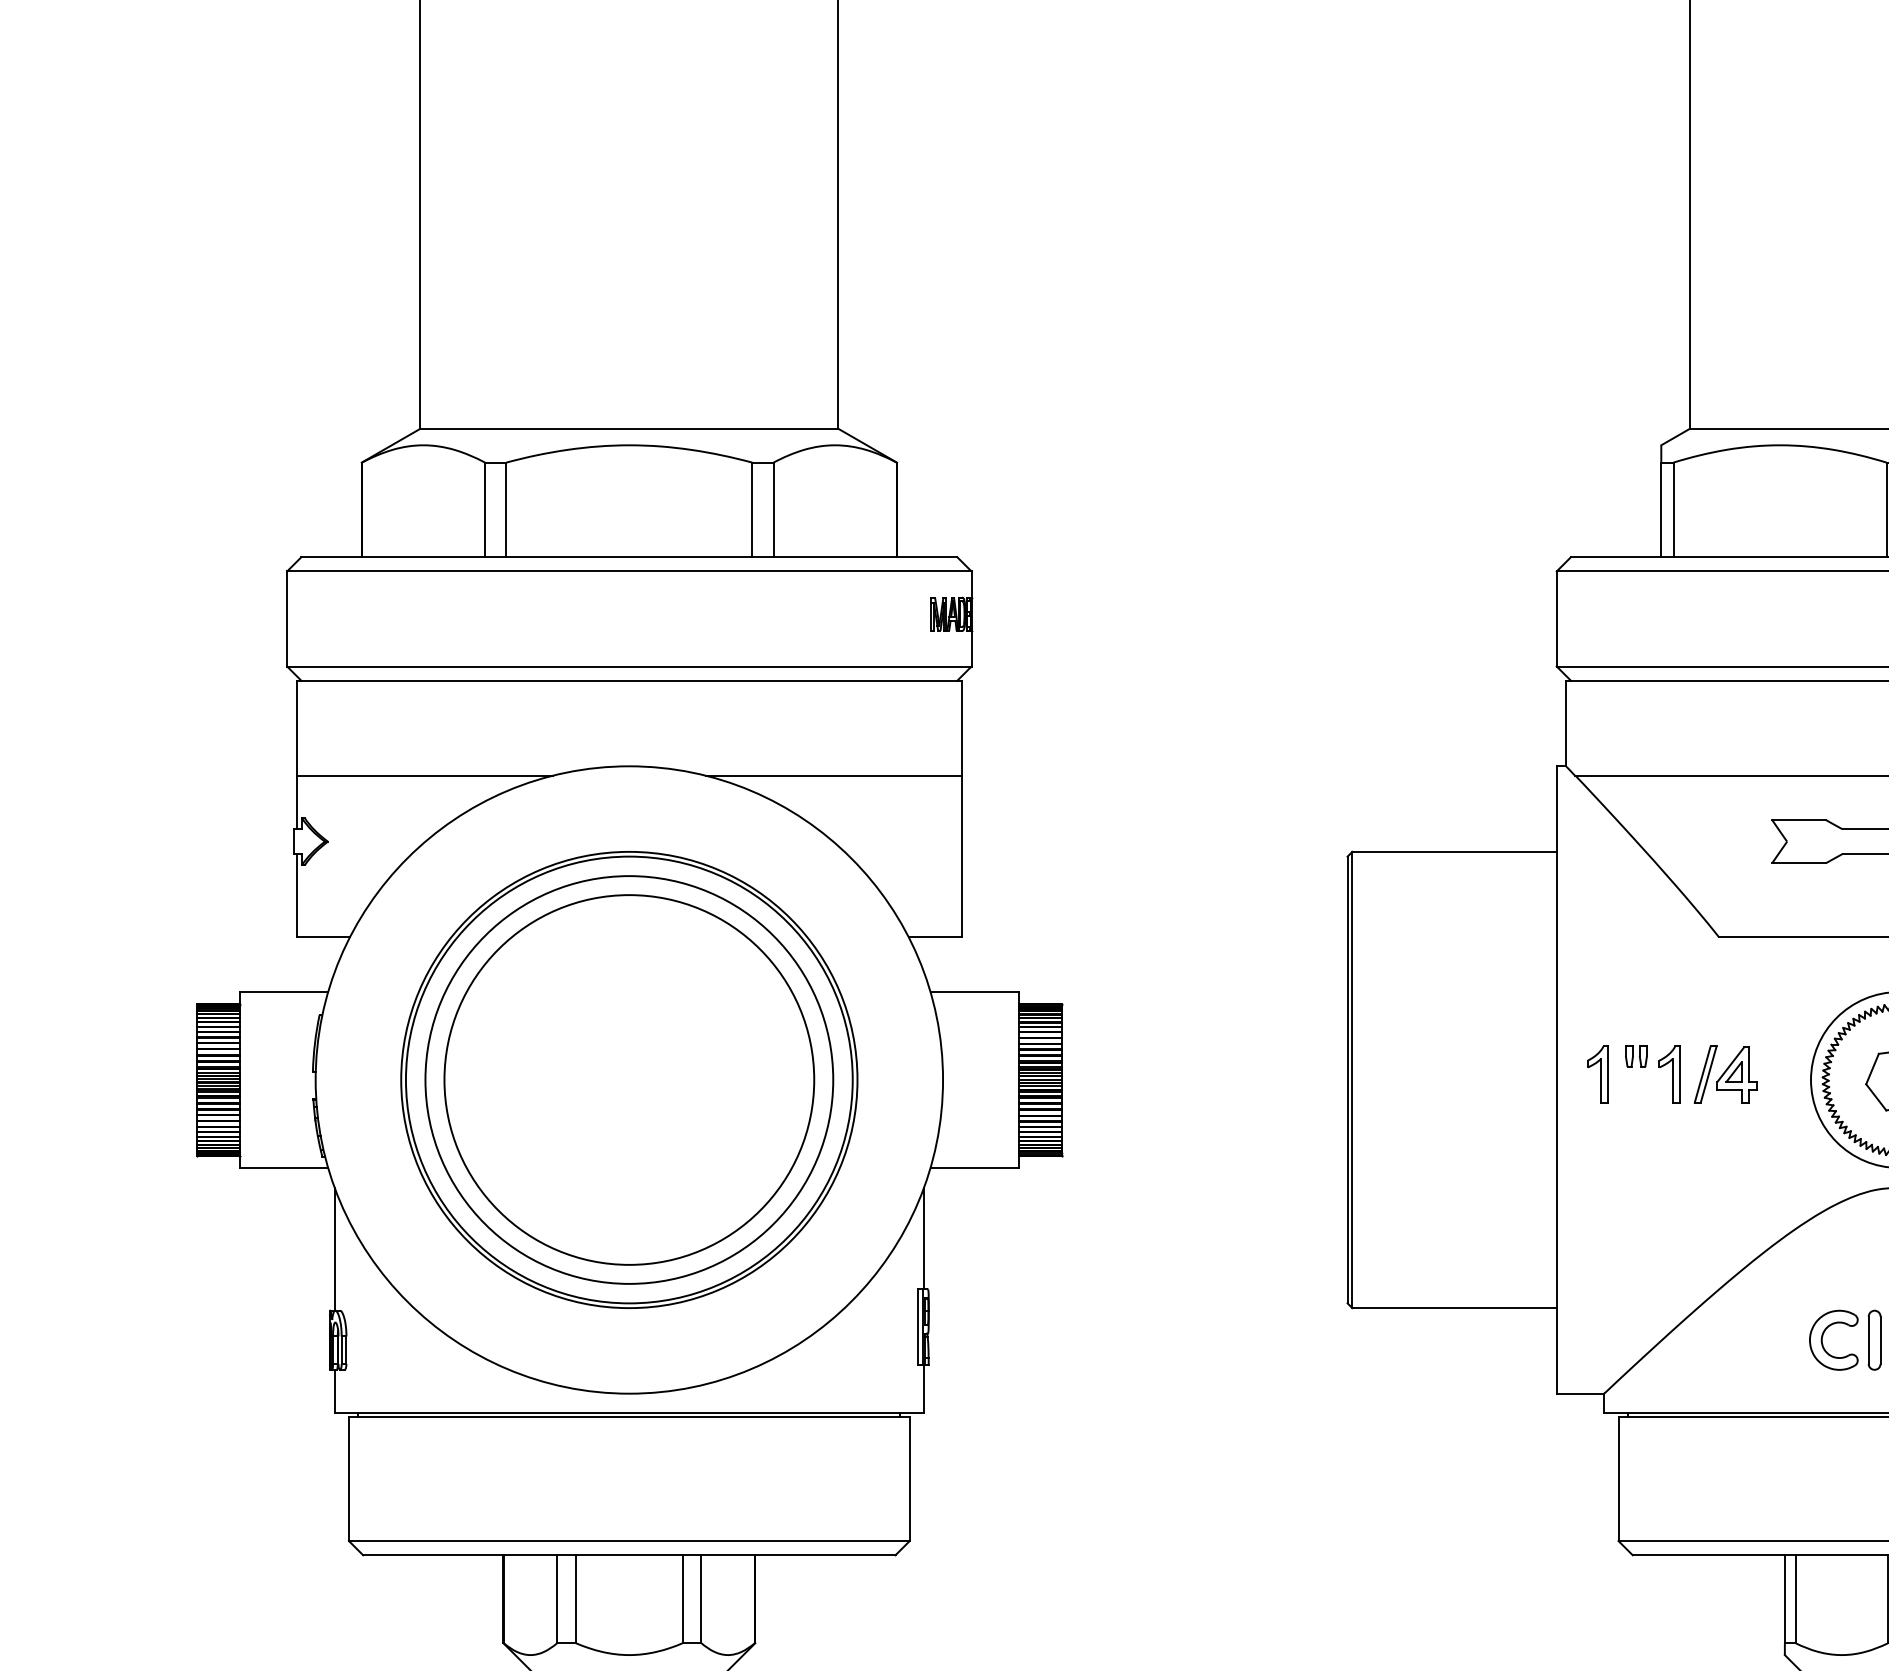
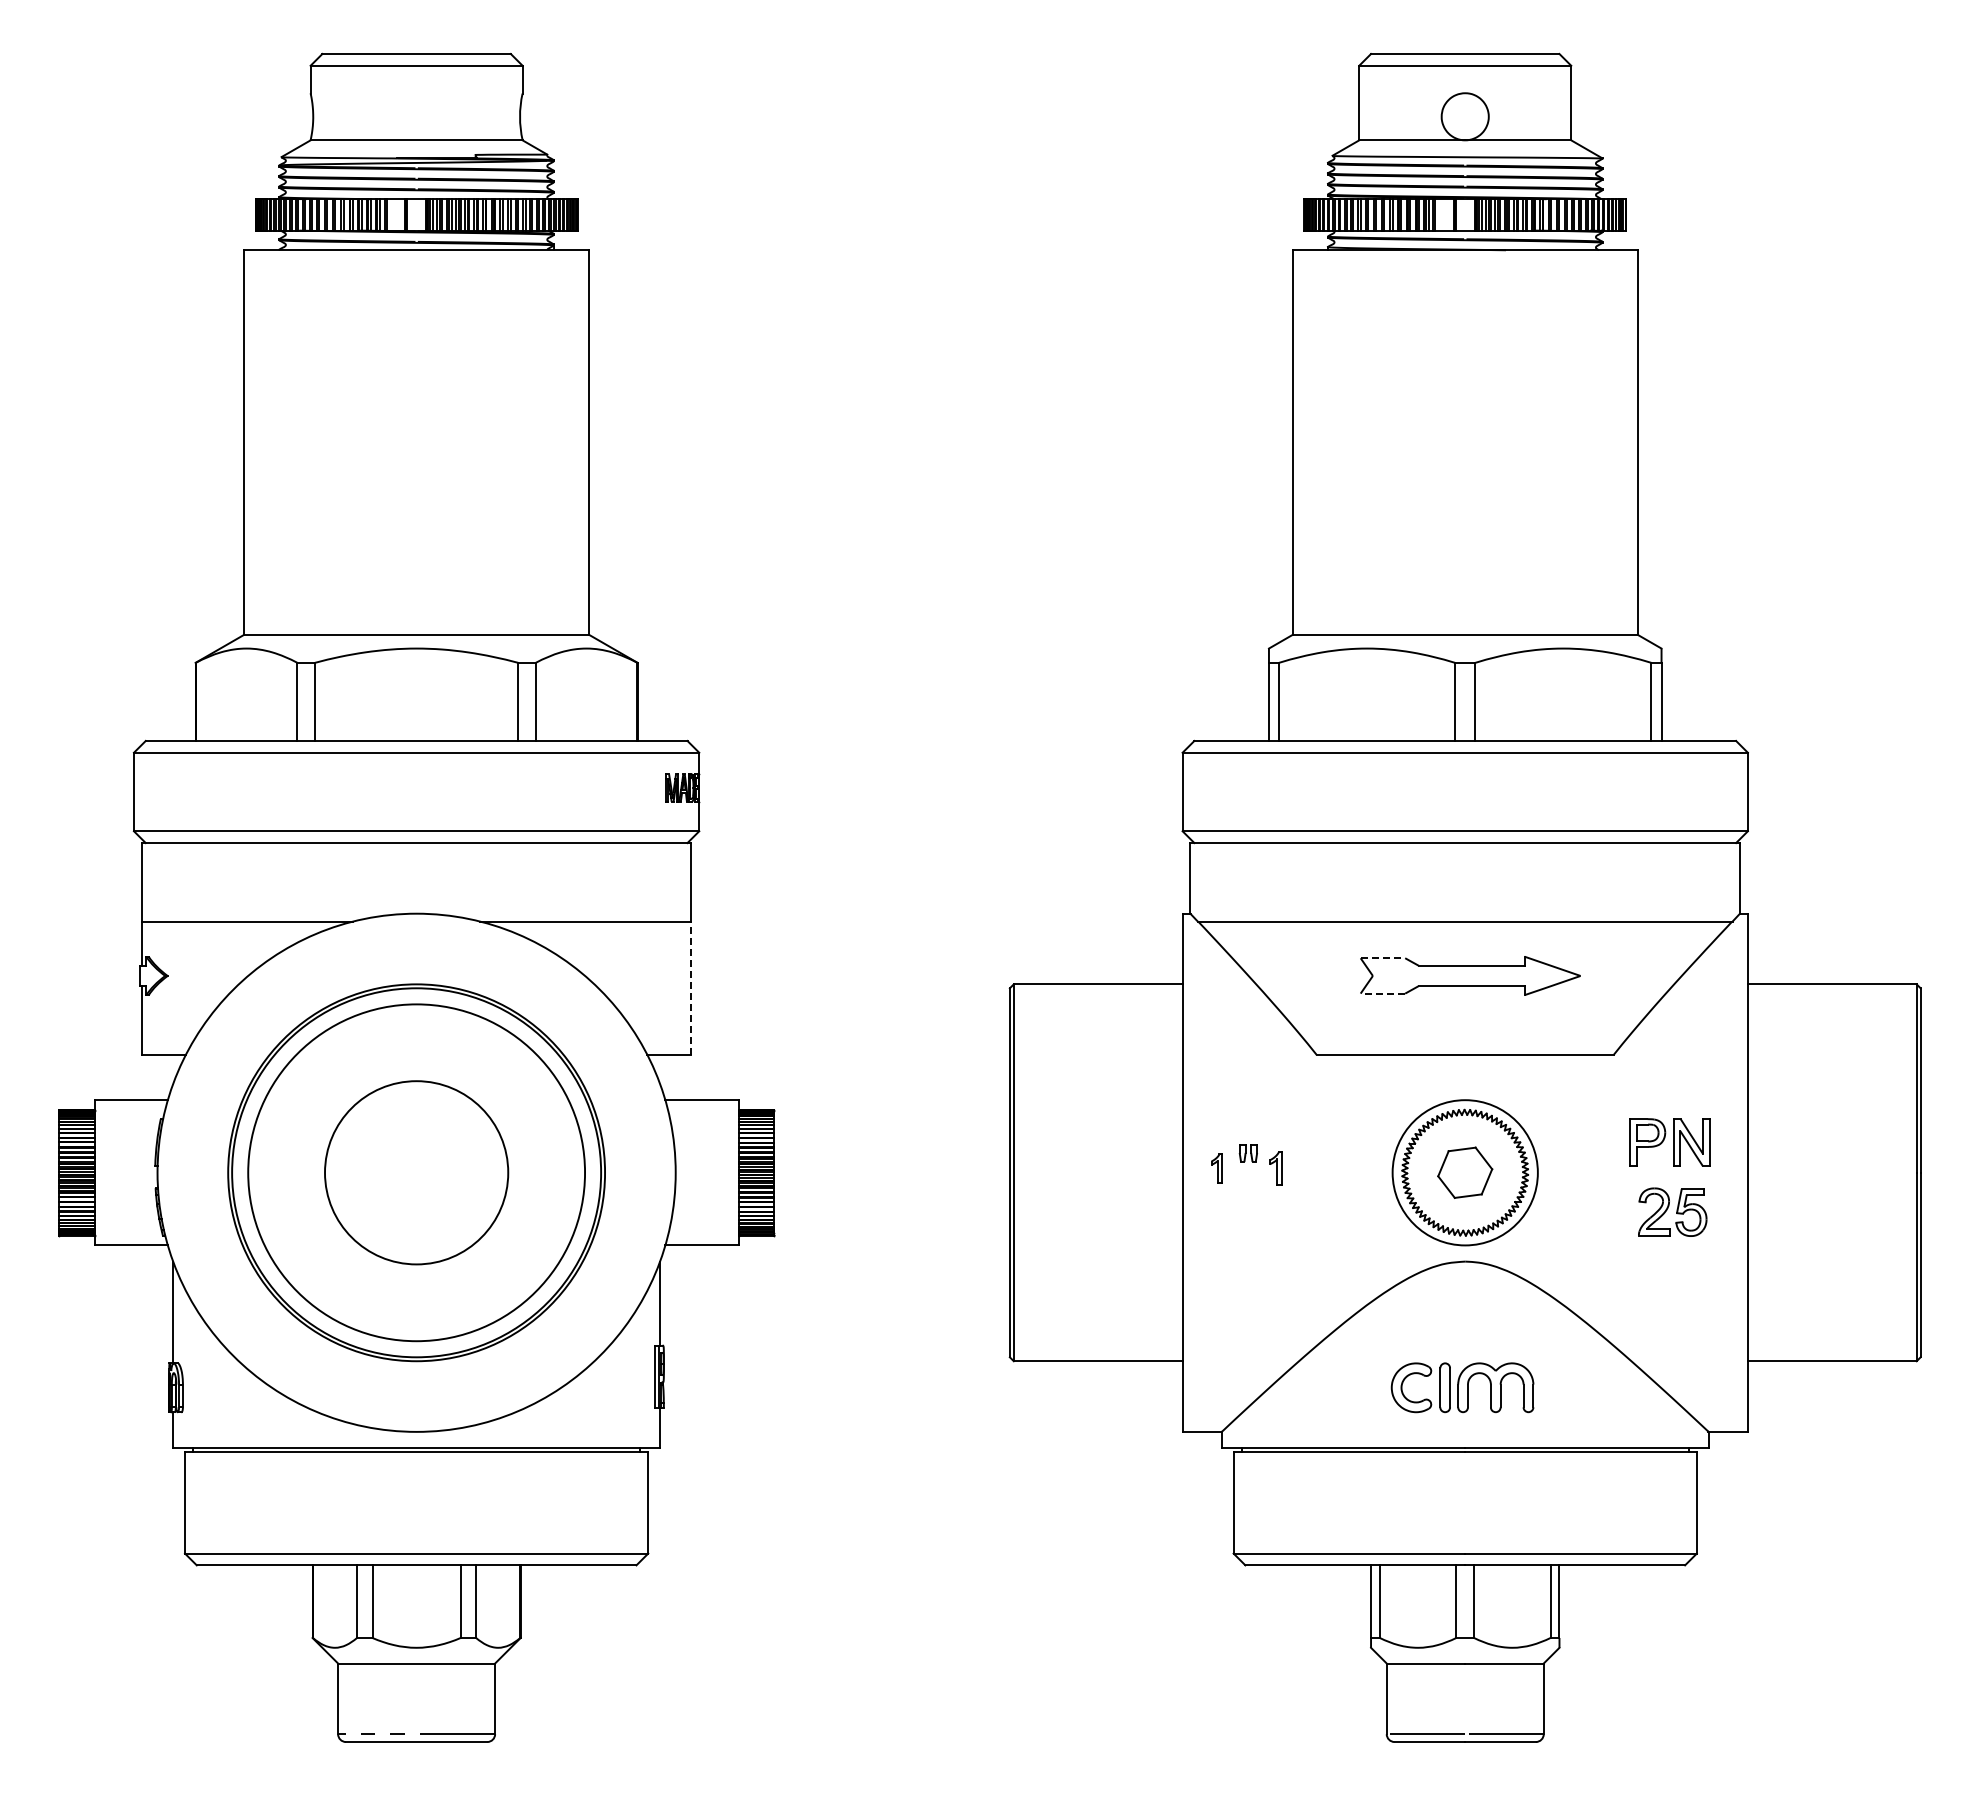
line: (1799, 820) -> (1383, 958), solid -> dashed
line: (962, 856) -> (691, 988), solid -> dashed
line: (1798, 862) -> (1382, 993), solid -> dashed
part: (1597, 1074) -> (1216, 1168), size x0.6
part: (1669, 1074) -> (1275, 1168), size x0.7
part: (1724, 1074) -> (1321, 1168), removed
circle: (629, 1079) -> (416, 1172), size x0.6

